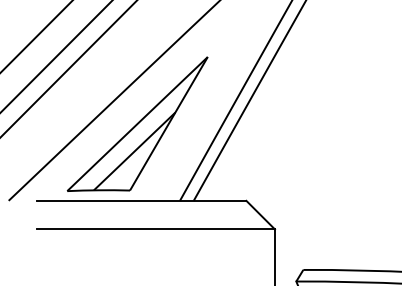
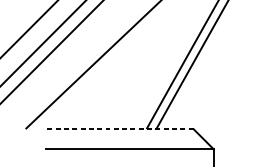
part: (137, 123) -> (116, 74), removed
line: (141, 200) -> (119, 128), solid -> dashed

